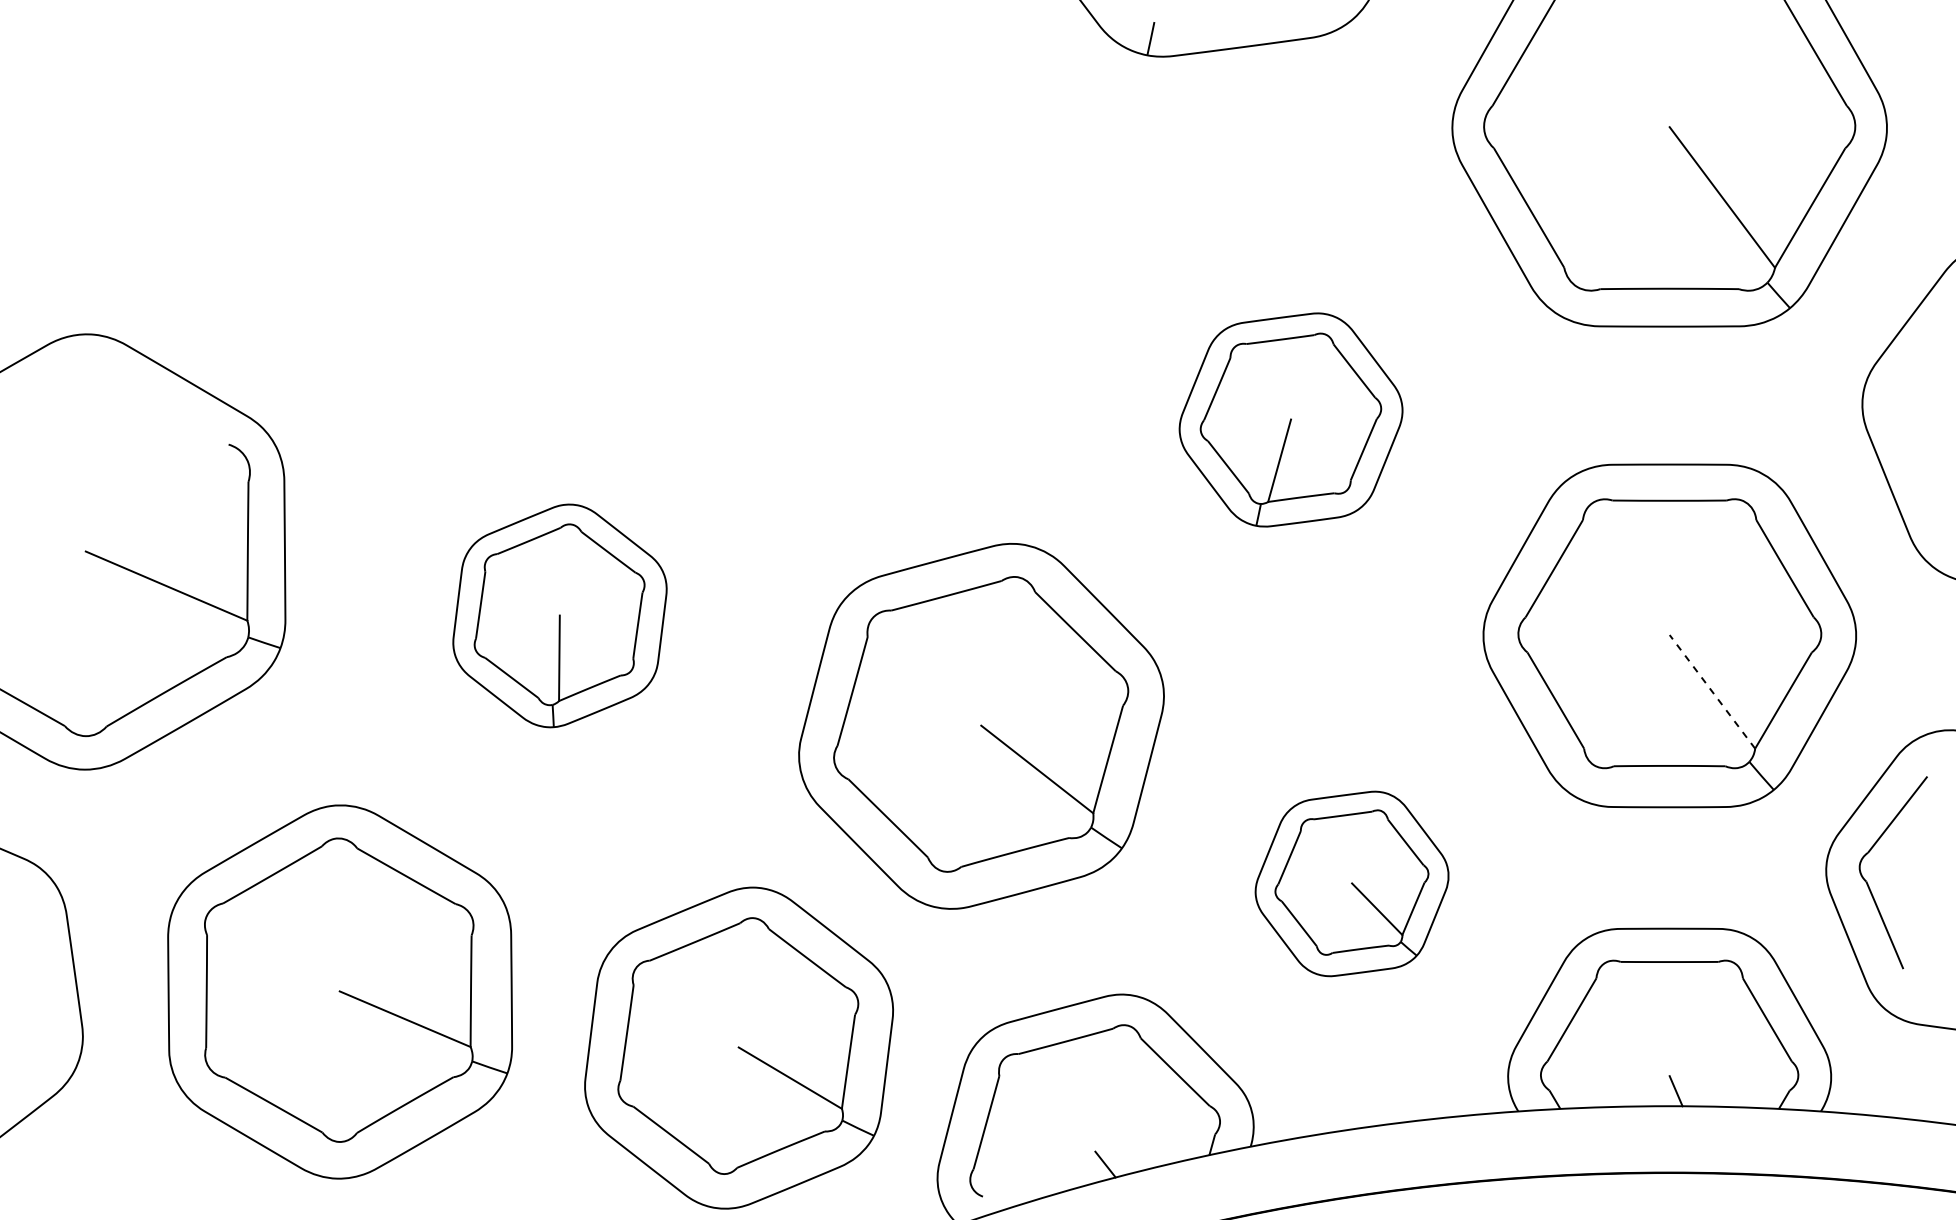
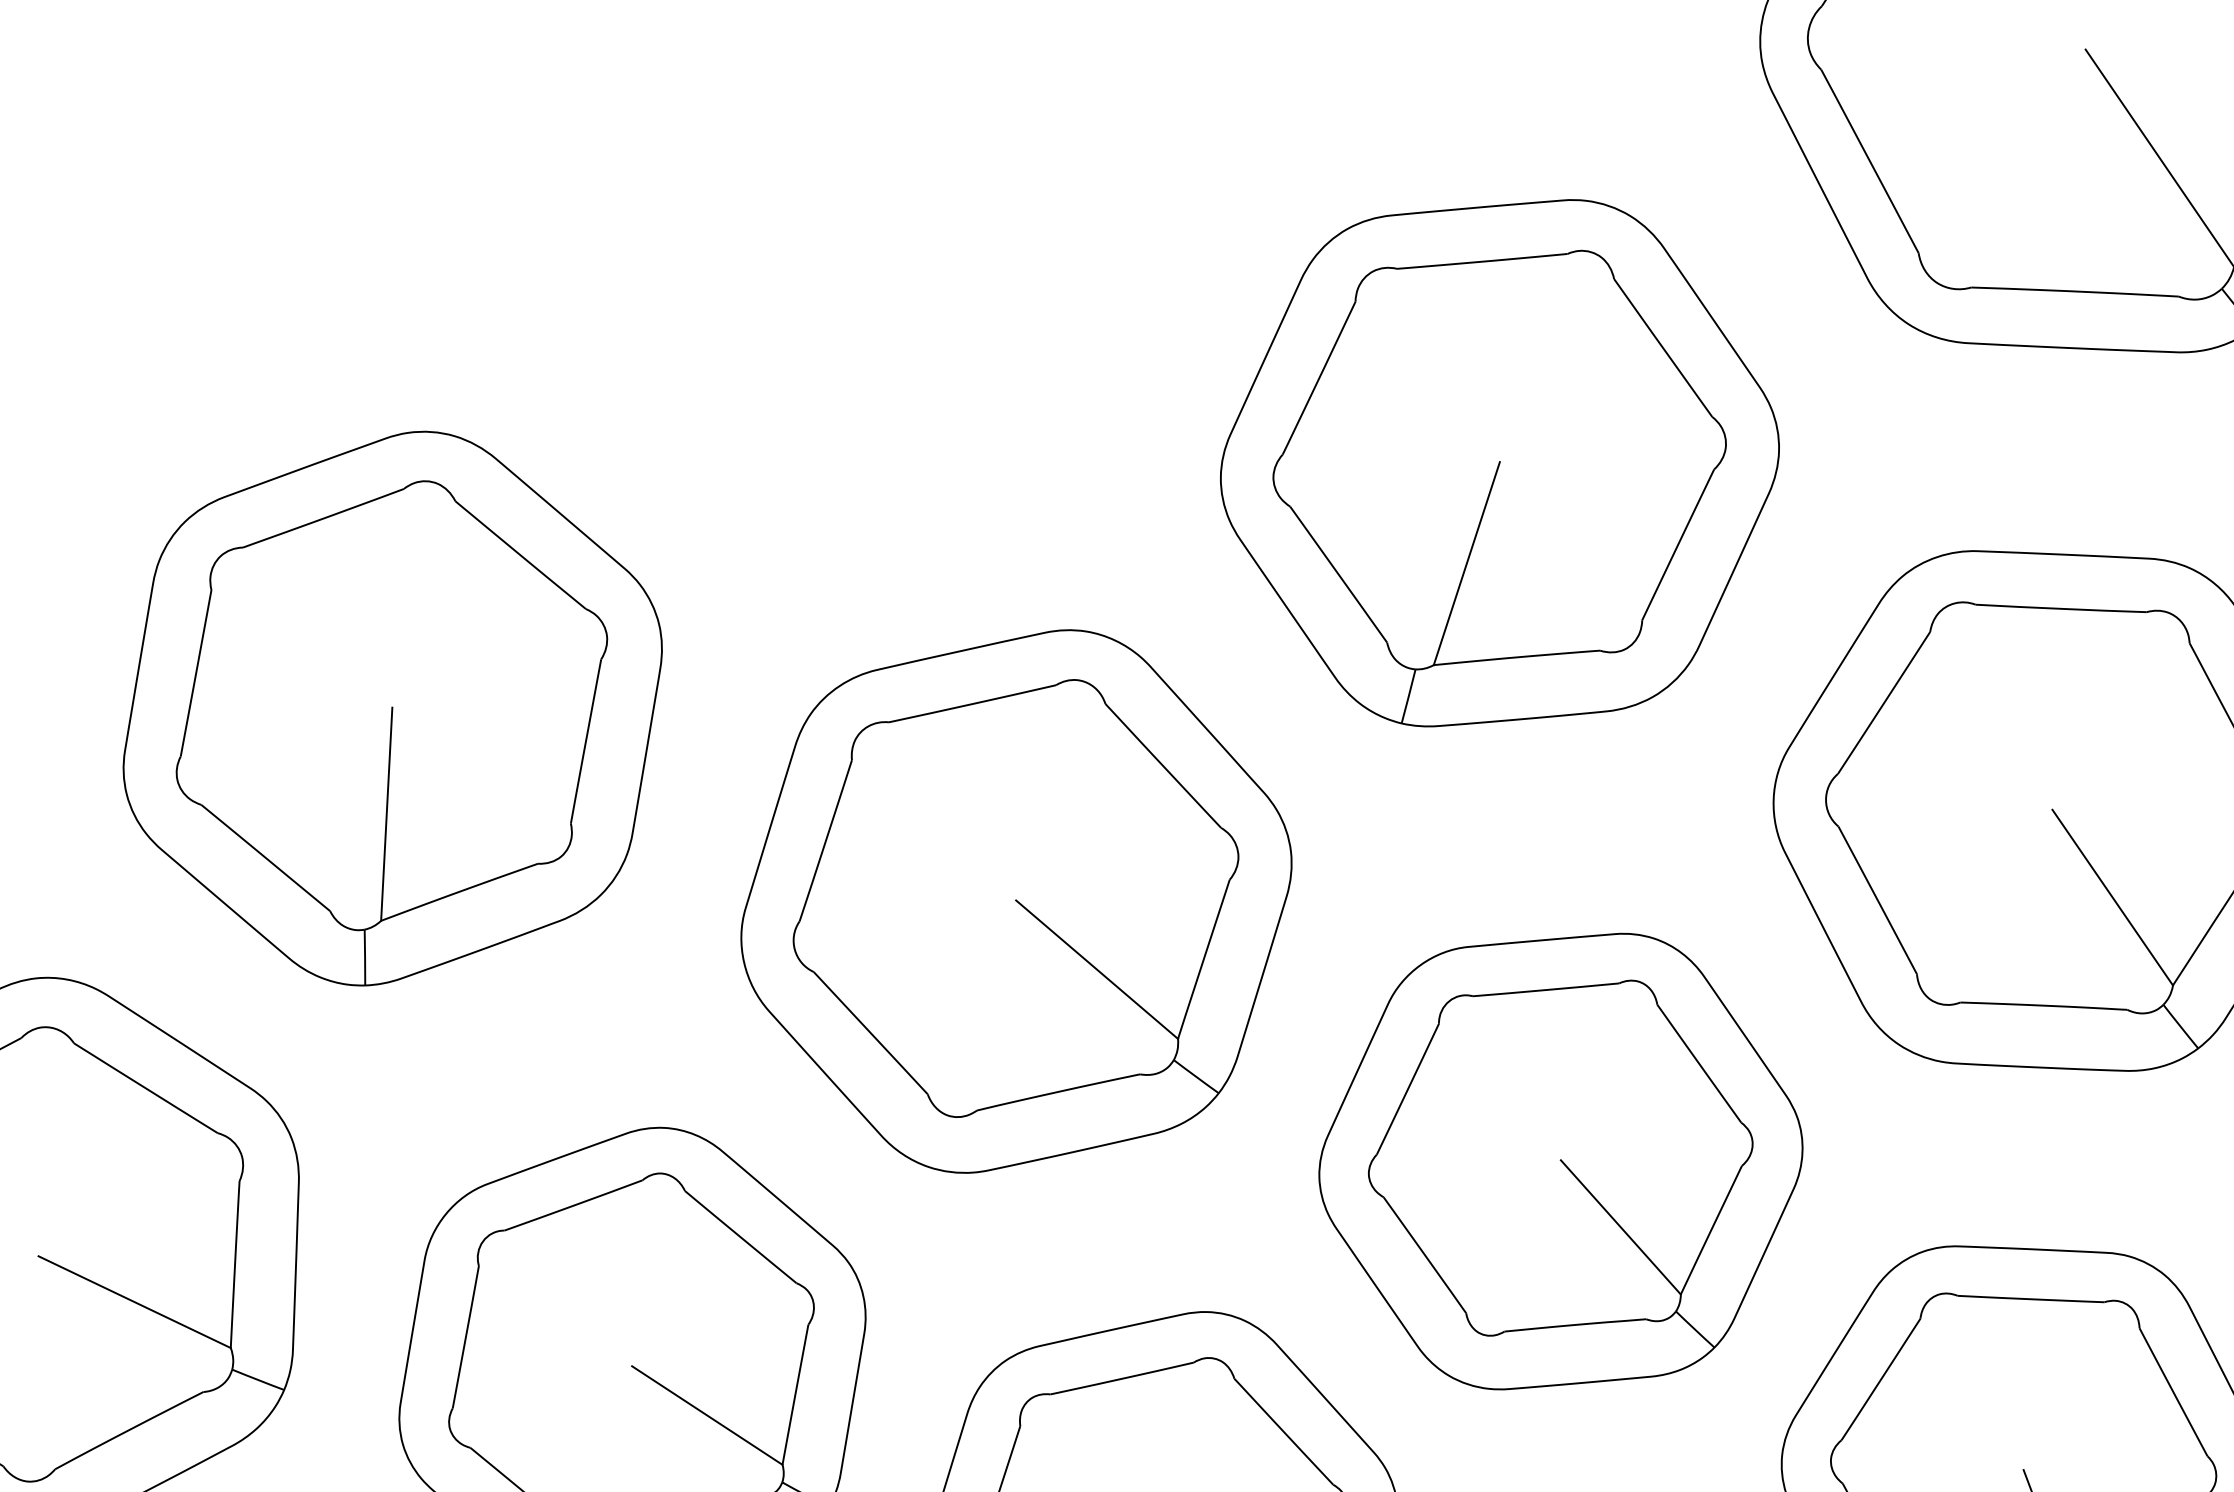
part: (1290, 419) -> (1498, 462), size x1.67
part: (559, 615) -> (392, 707), size x1.67
line: (1712, 691) -> (2112, 897), dashed -> solid
part: (1351, 883) -> (1559, 1160), size x1.67

